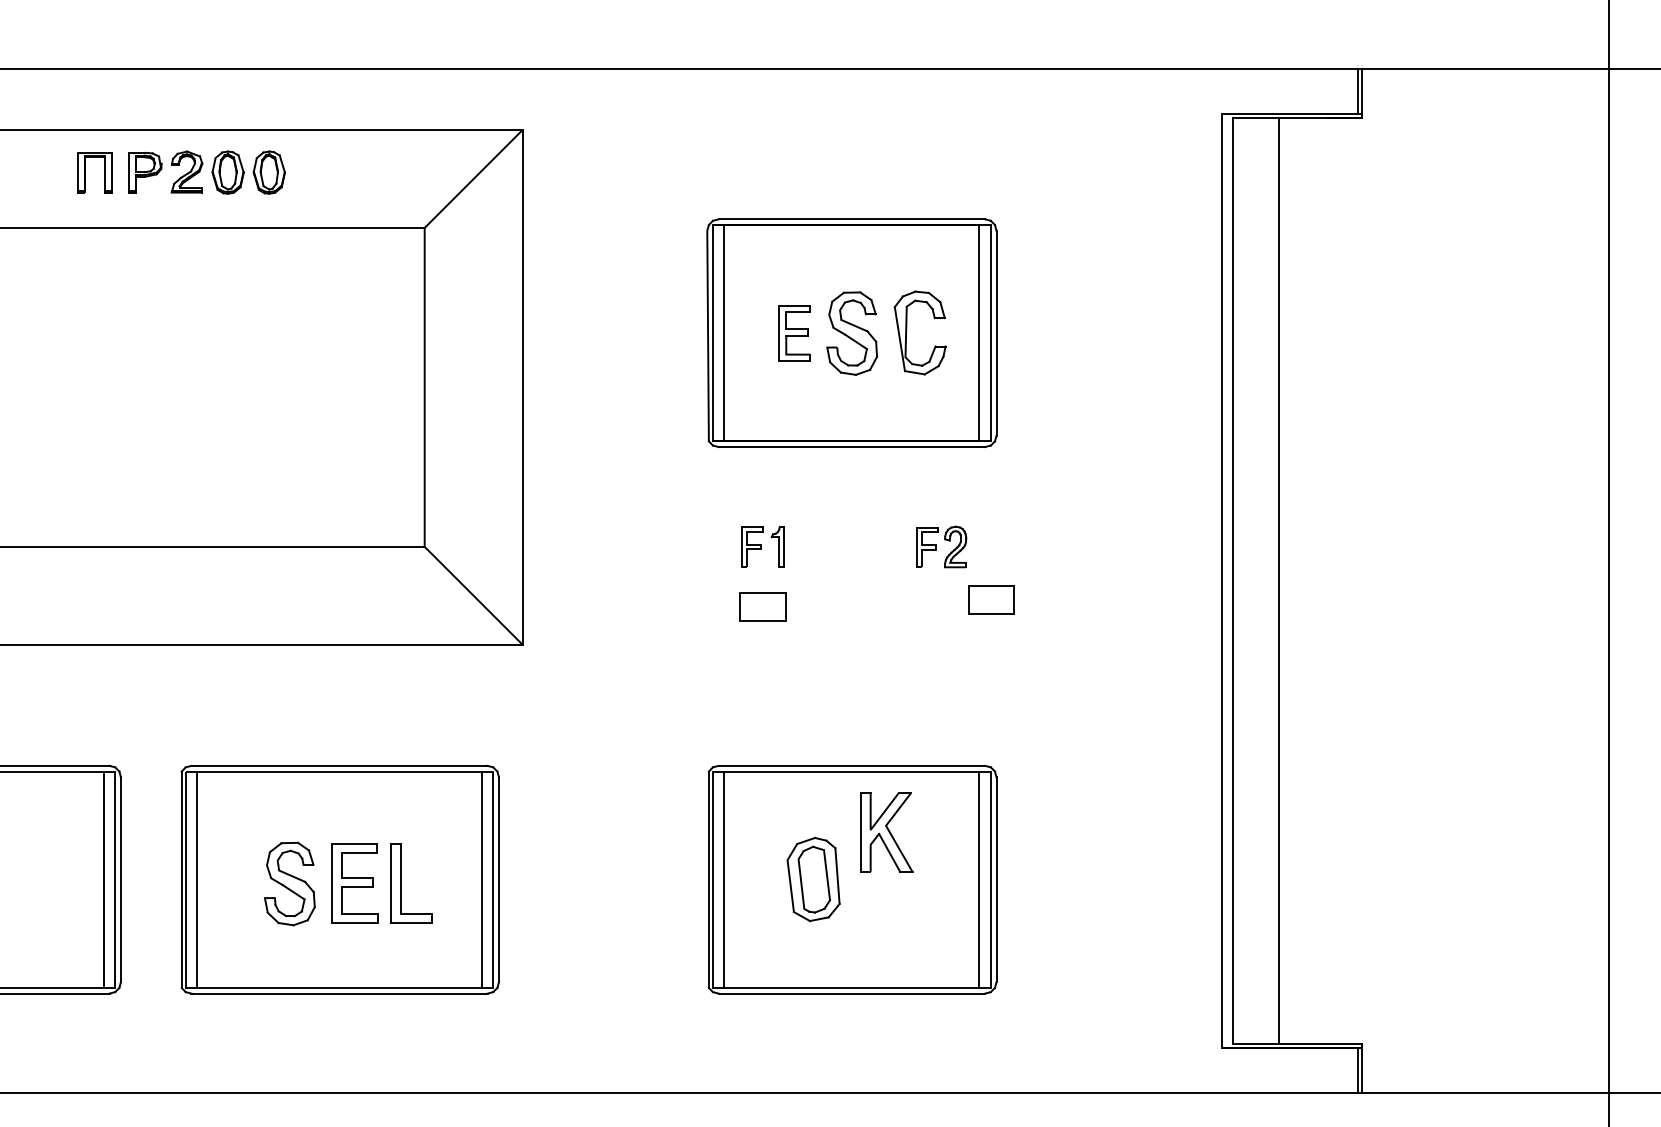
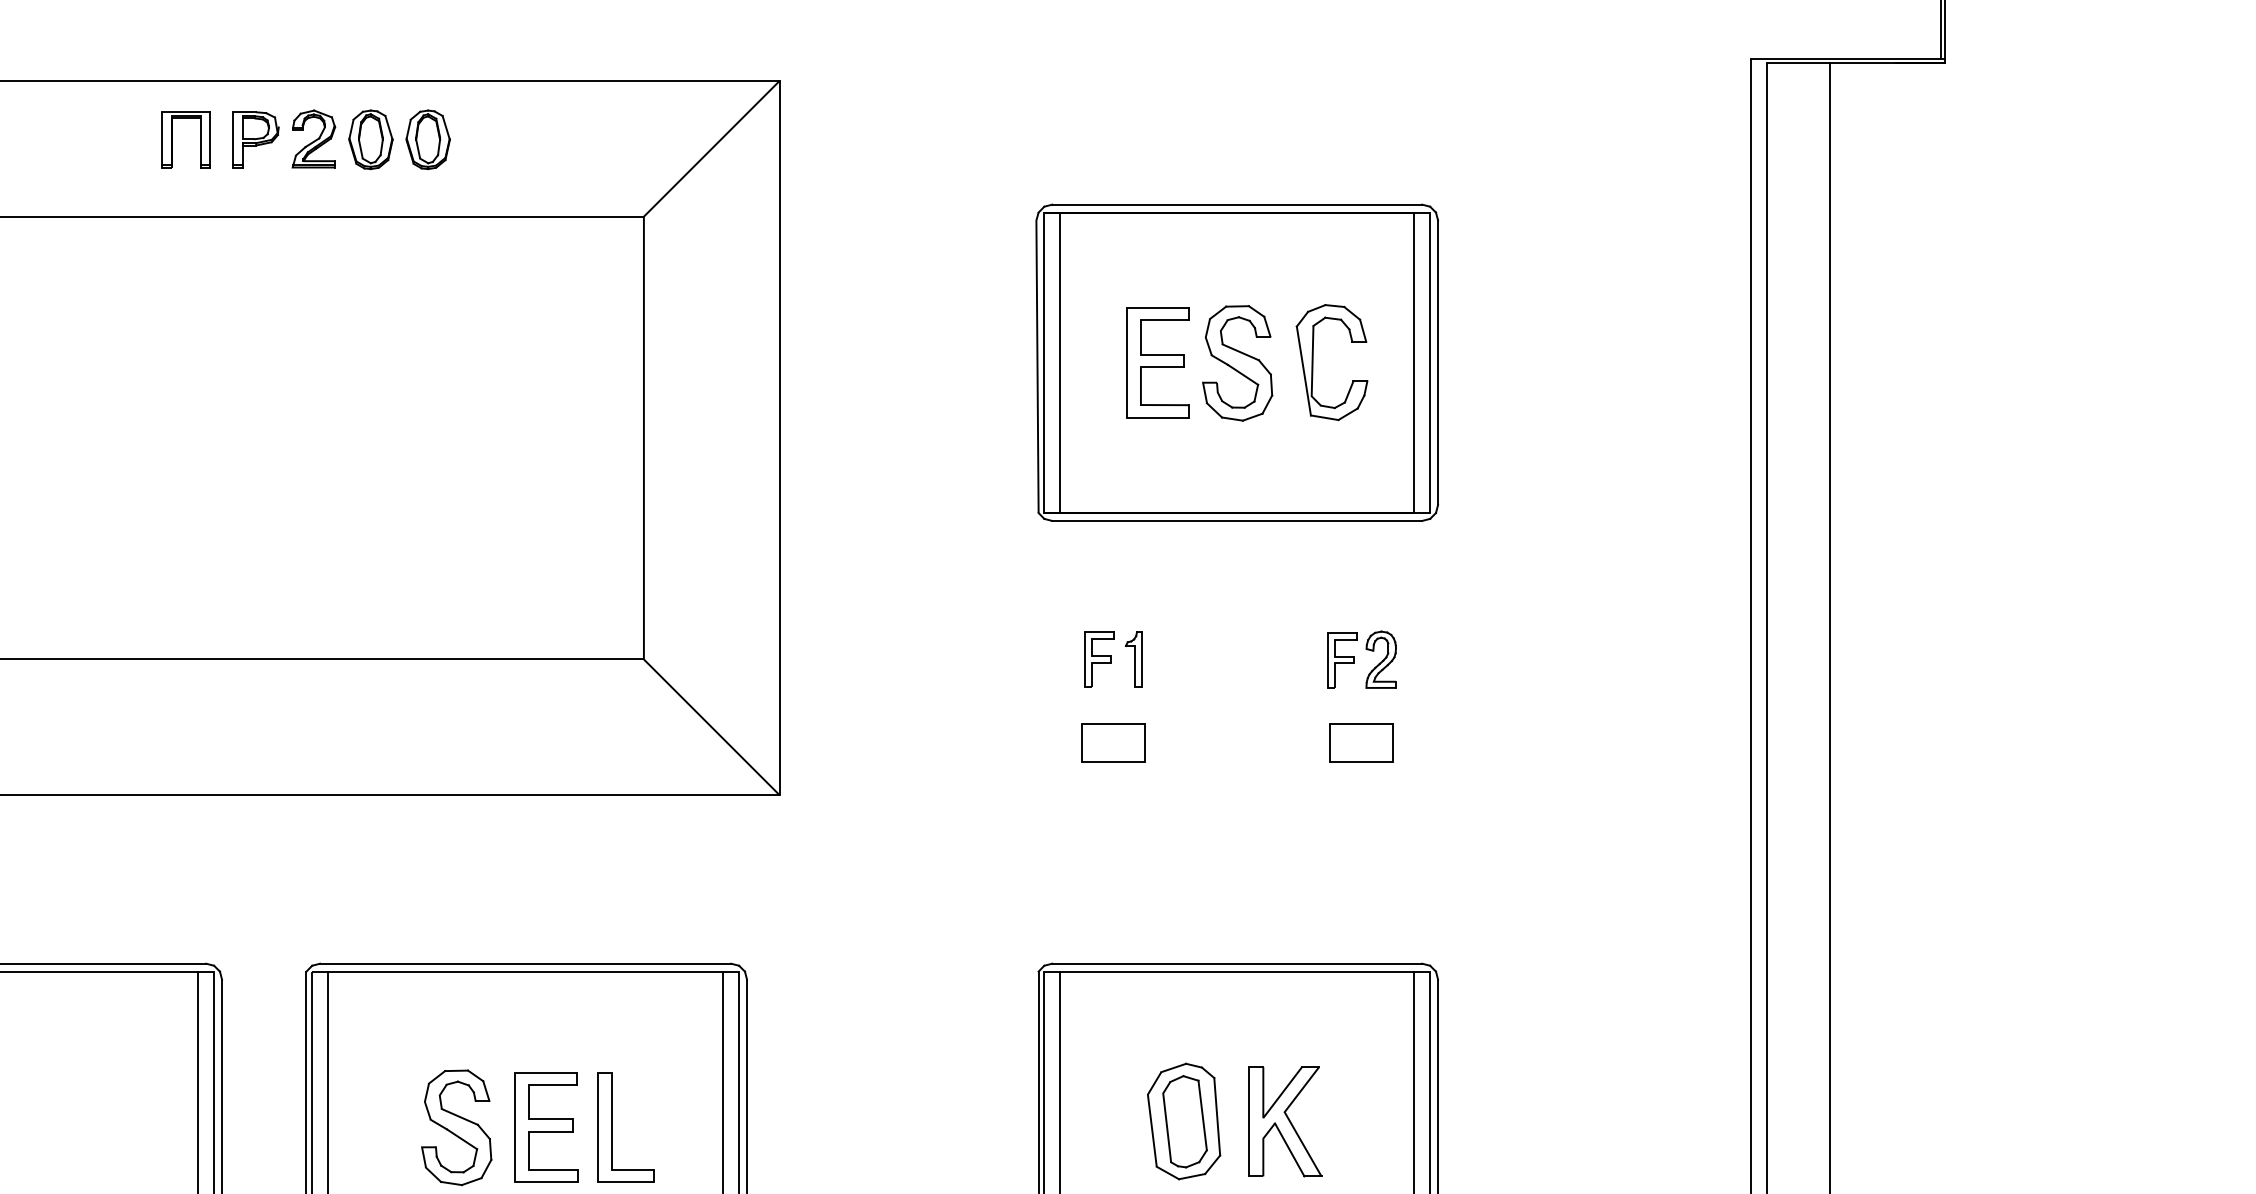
part: (794, 333) -> (1157, 363), size x1.43
part: (991, 599) -> (1361, 742), moved
part: (886, 832) -> (1285, 1121), moved

